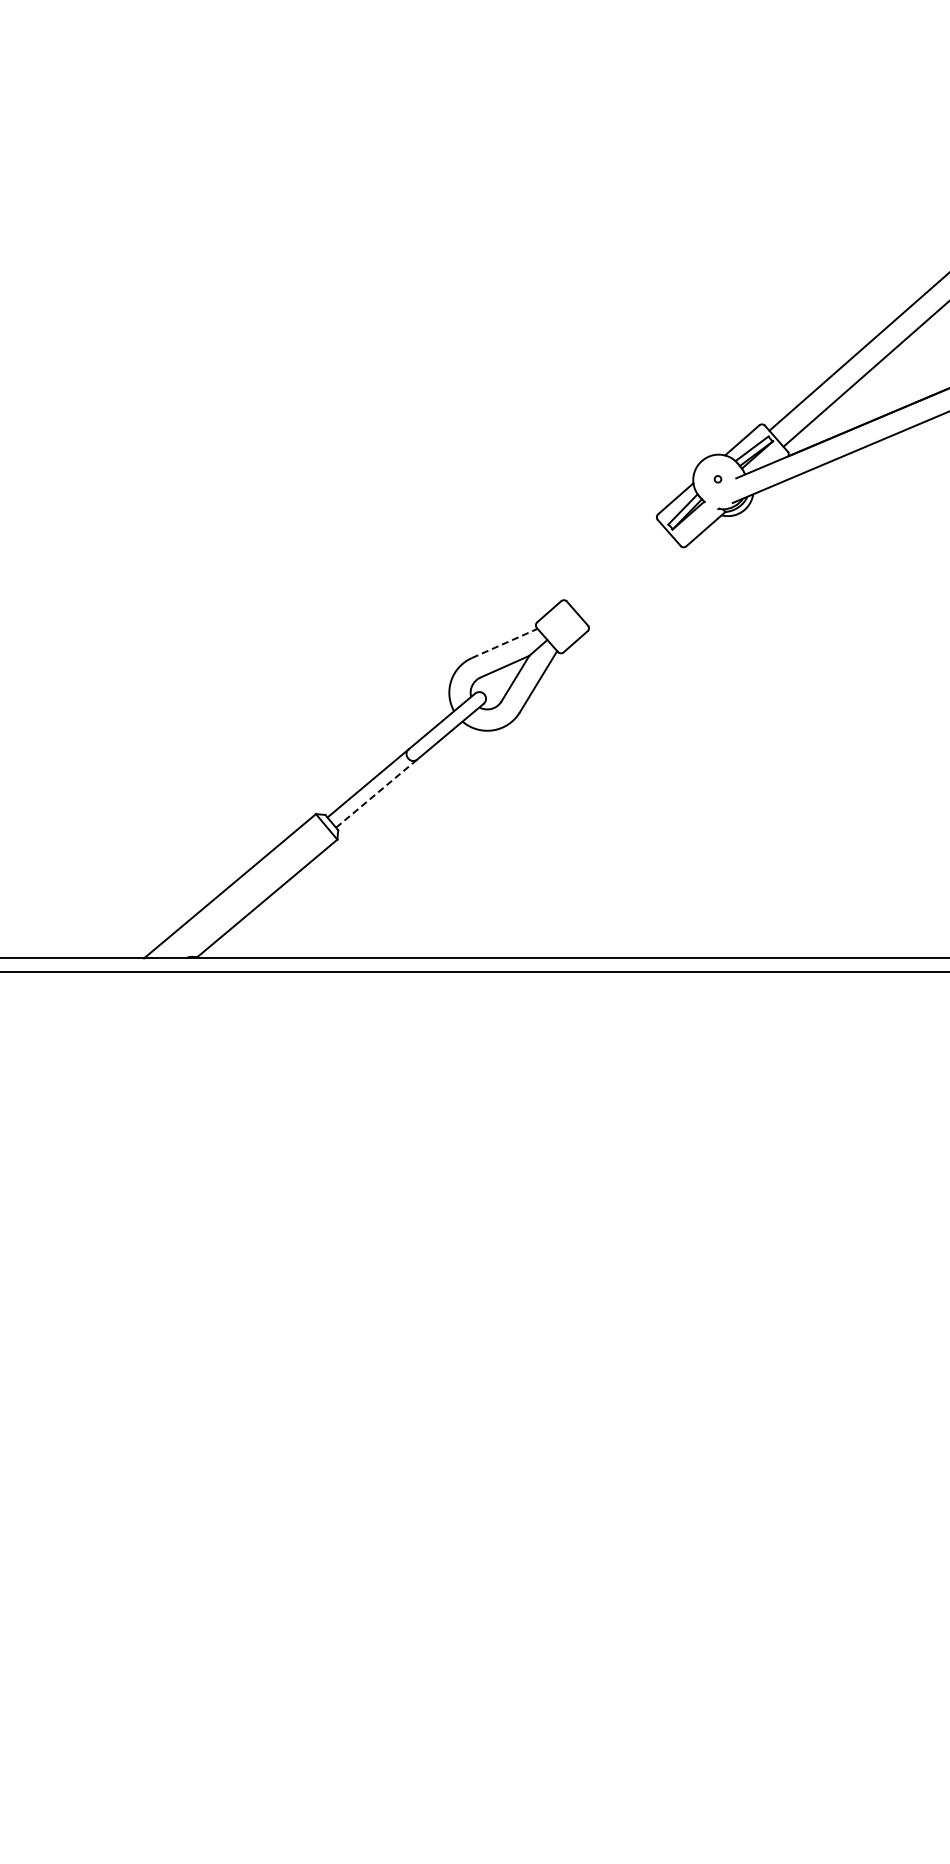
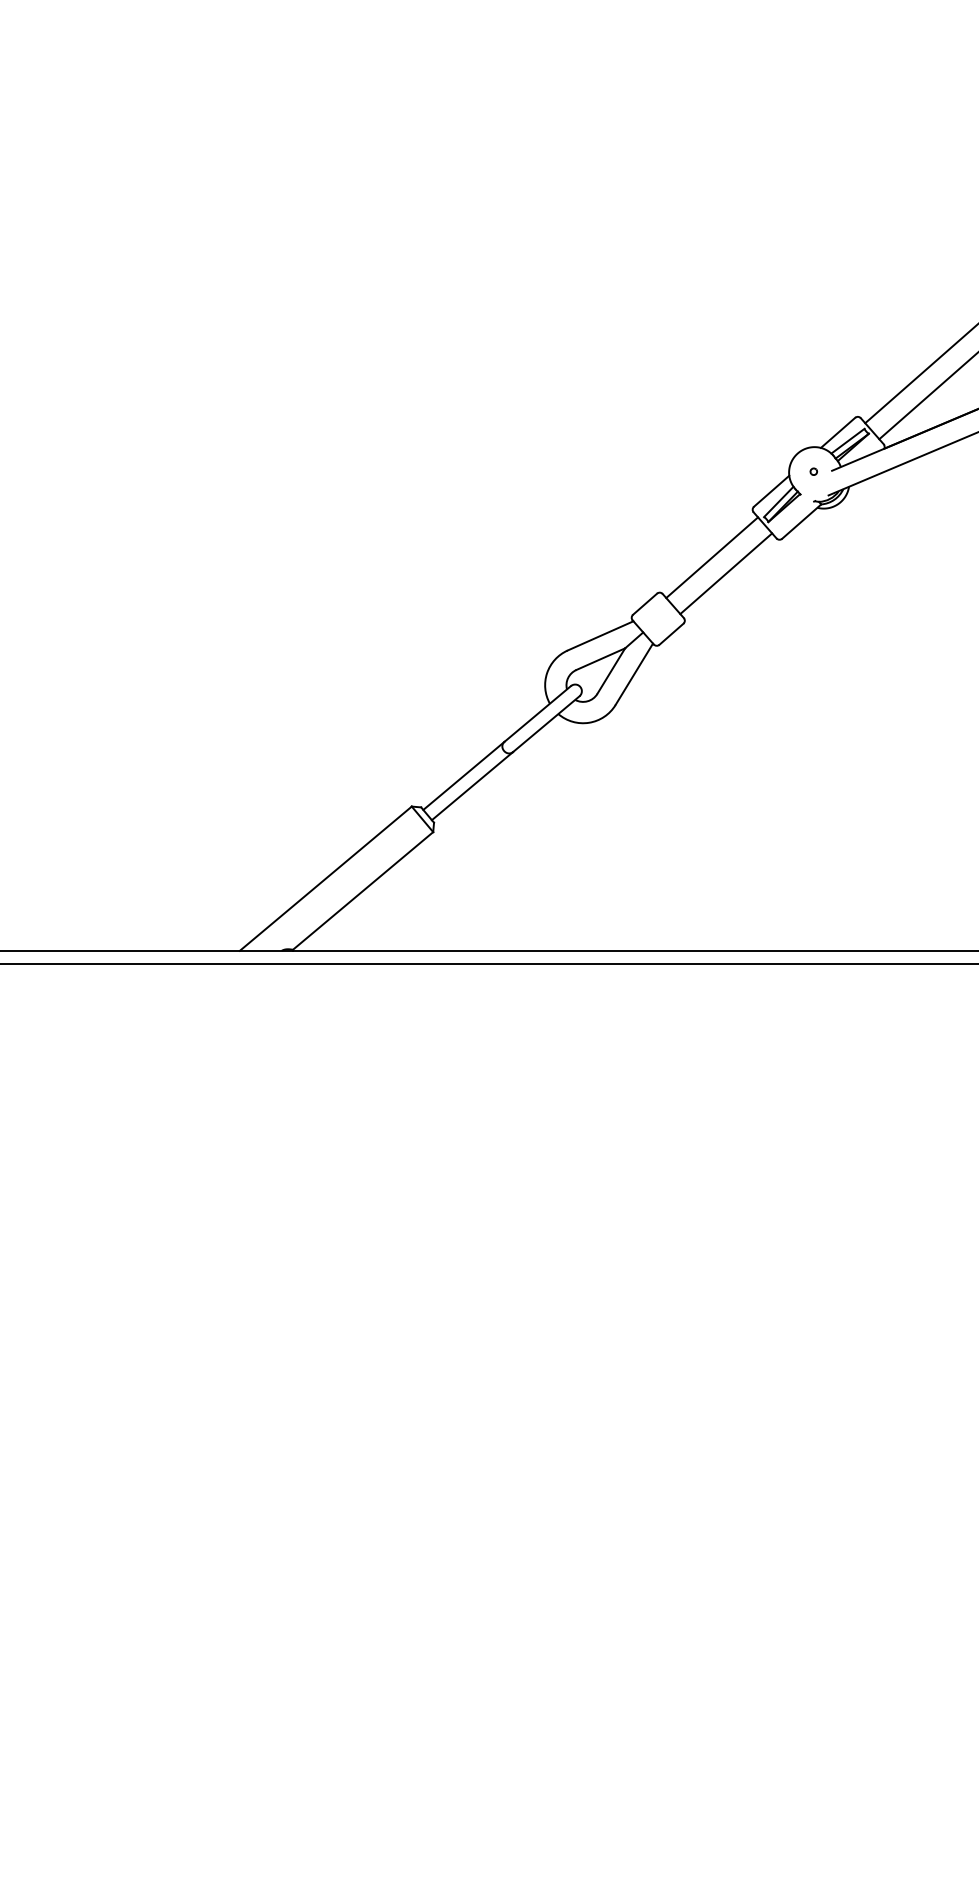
line: (616, 565) -> (712, 557), added
line: (630, 581) -> (726, 573), added
line: (504, 643) -> (600, 635), dashed -> solid
line: (376, 794) -> (472, 786), dashed -> solid

